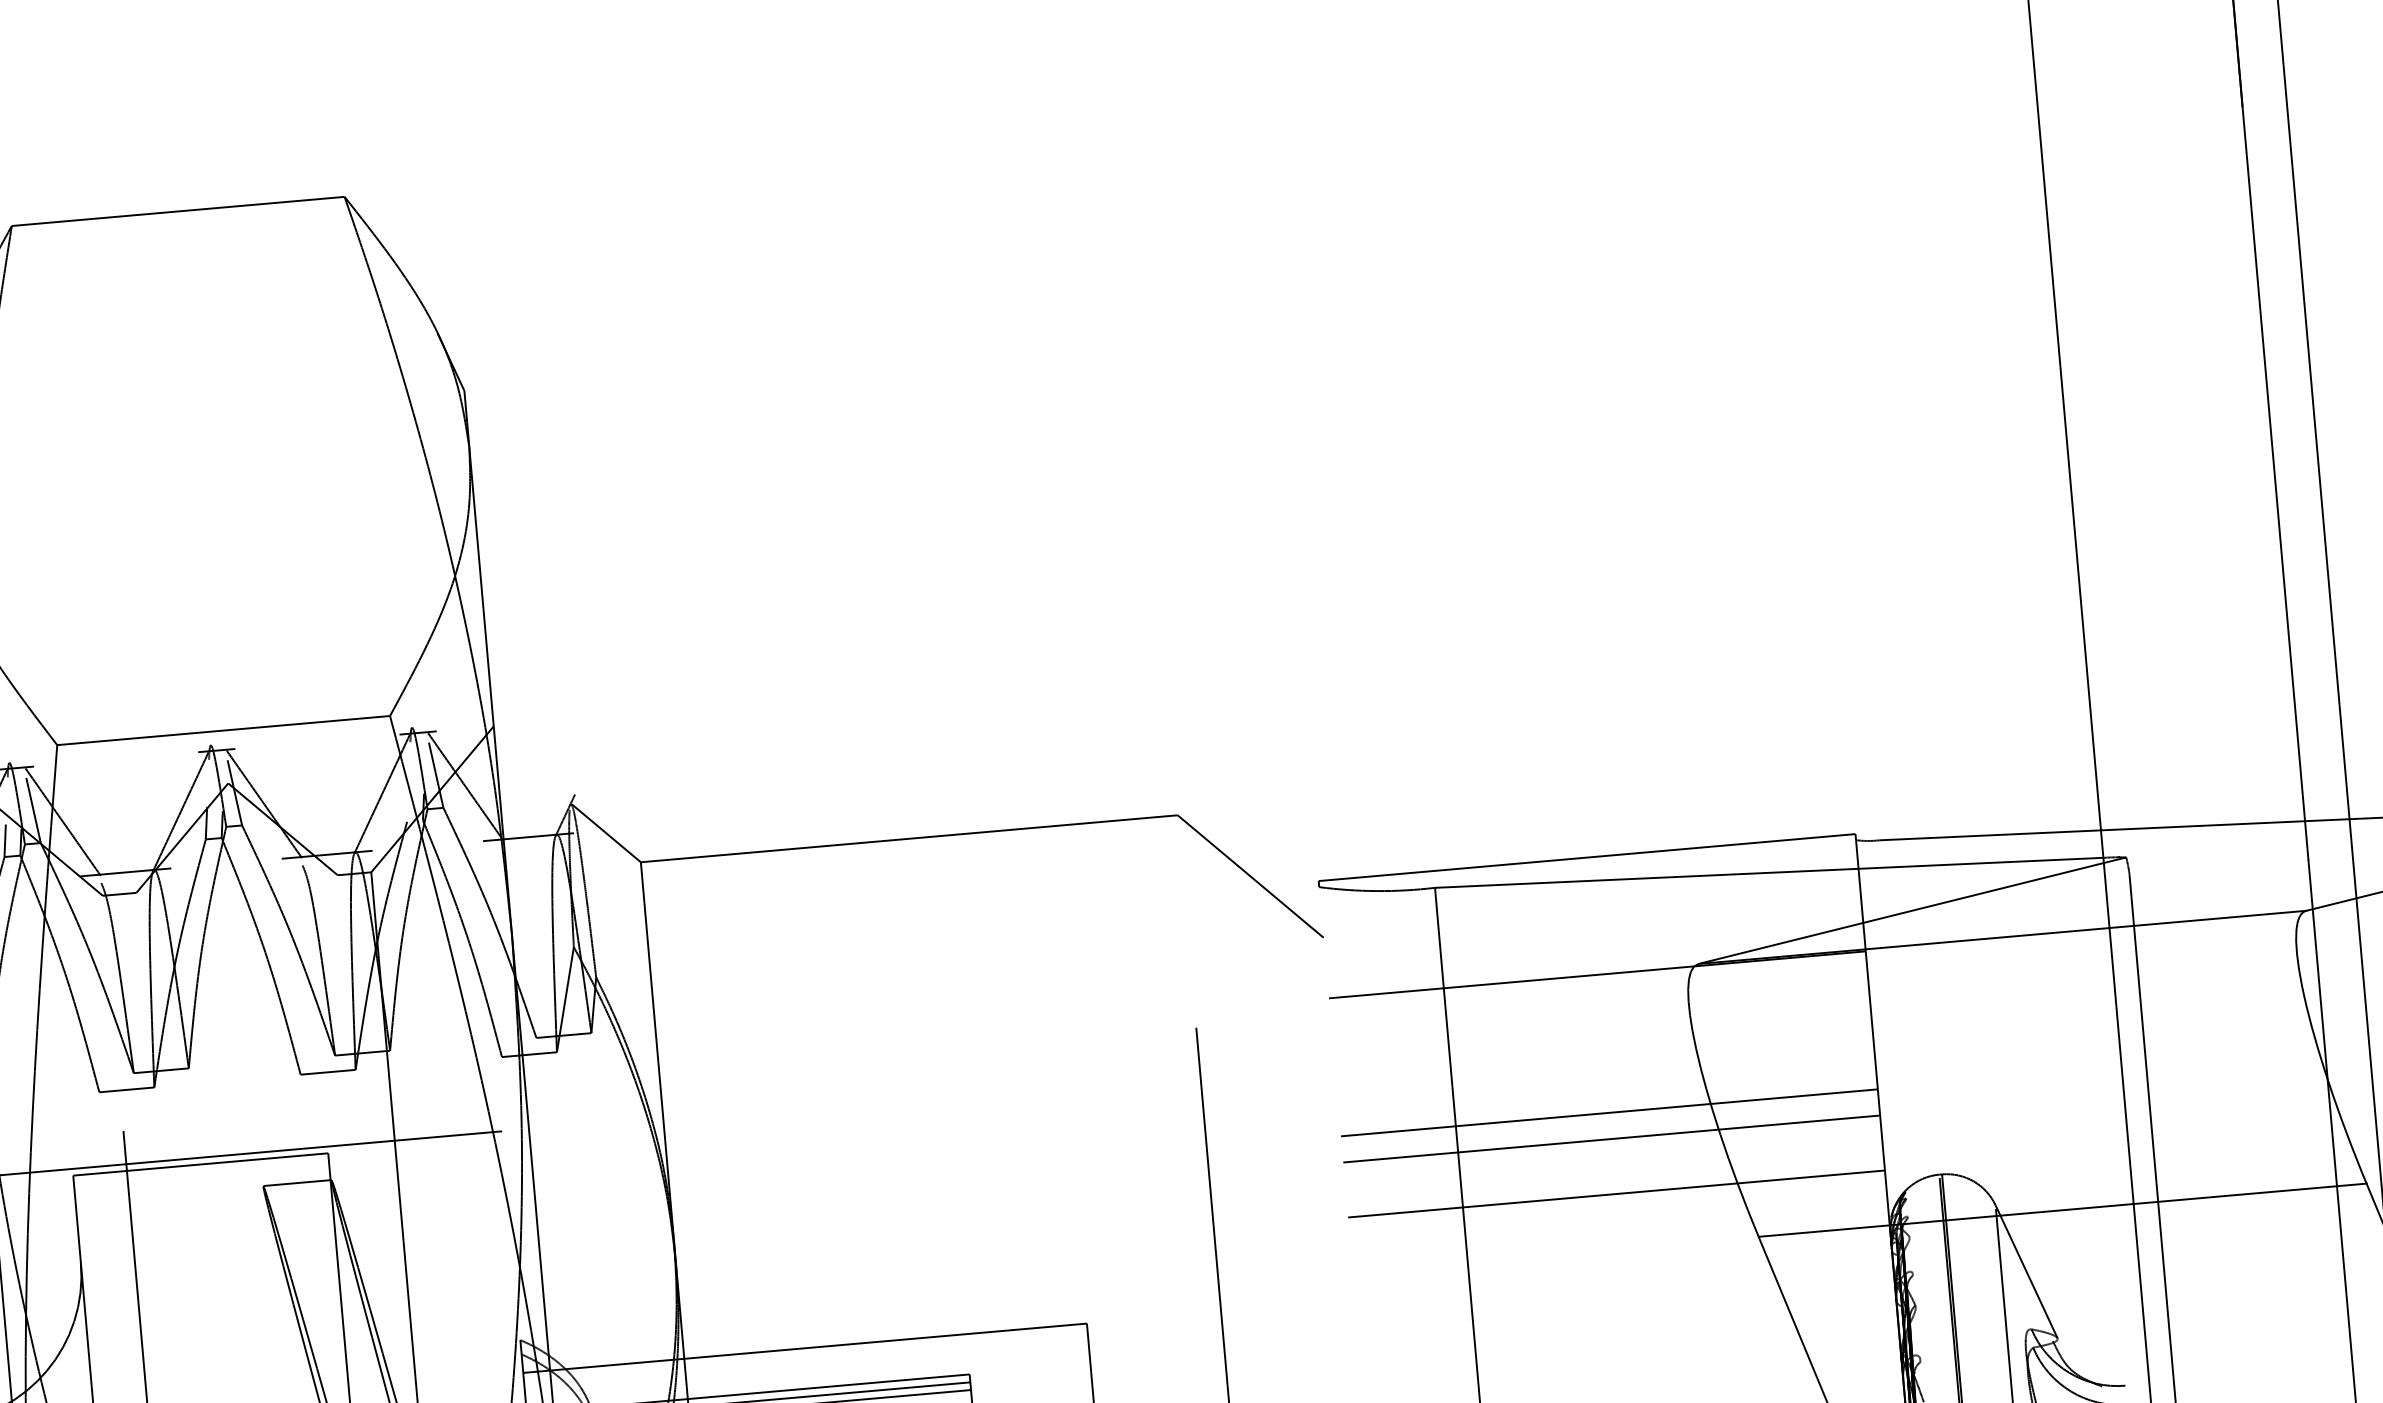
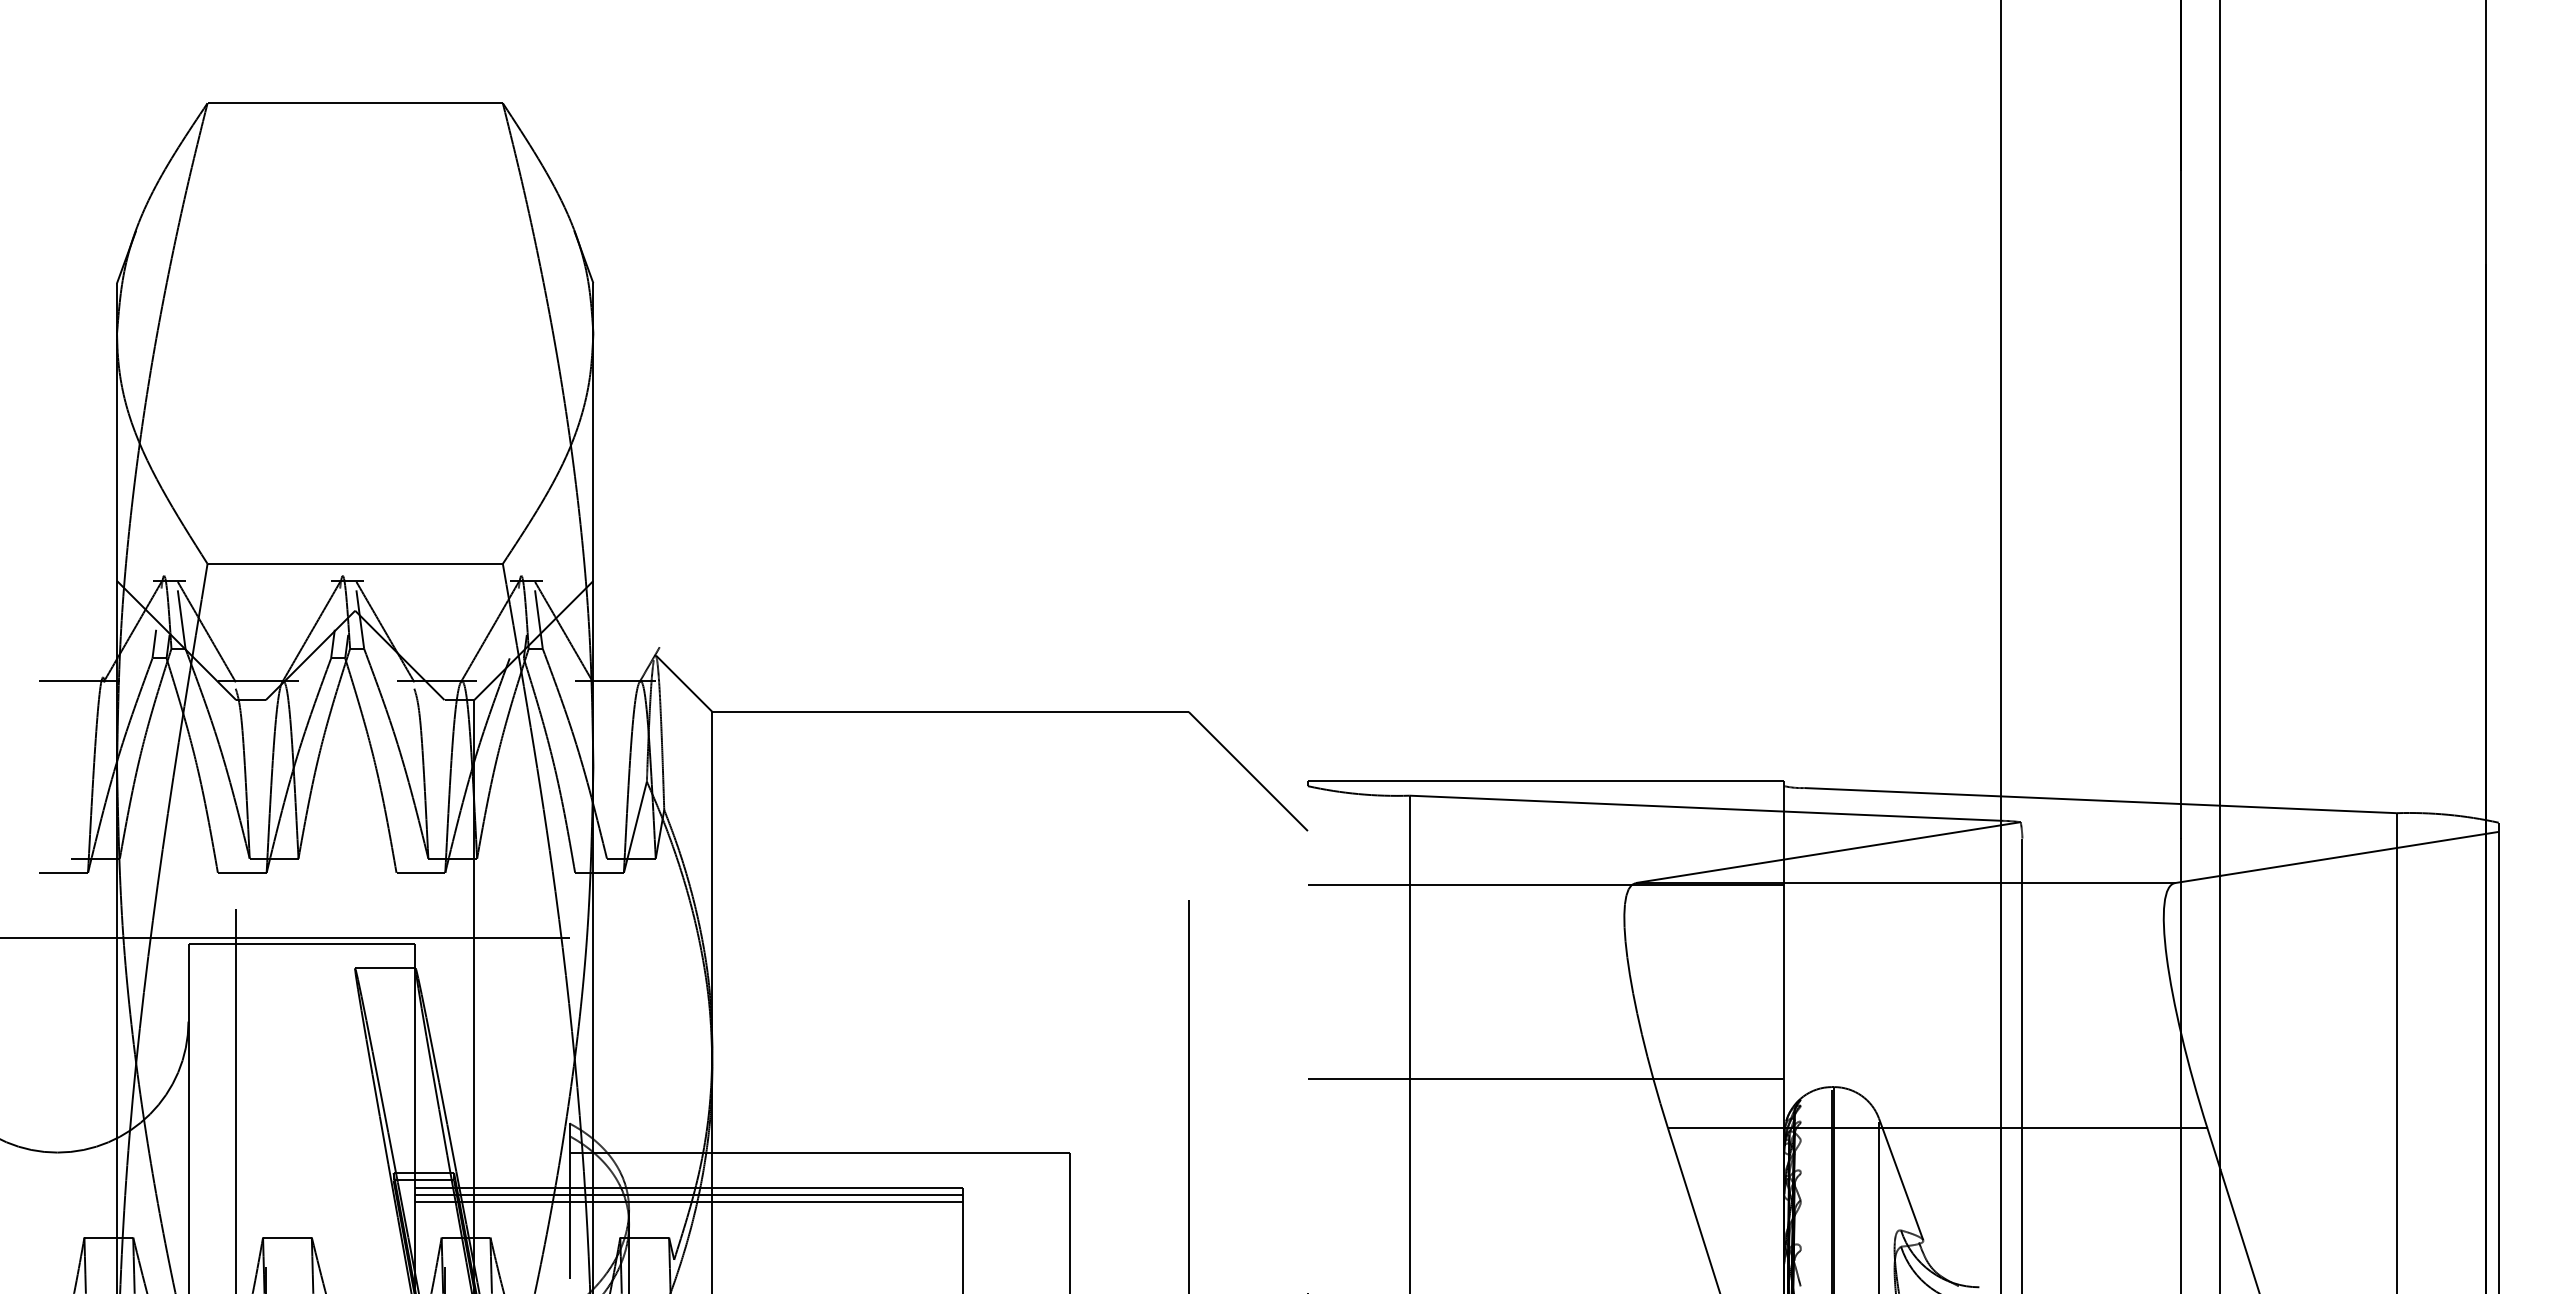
line: (1608, 1113) -> (1545, 1007), removed
line: (1611, 1139) -> (1545, 1030), removed

